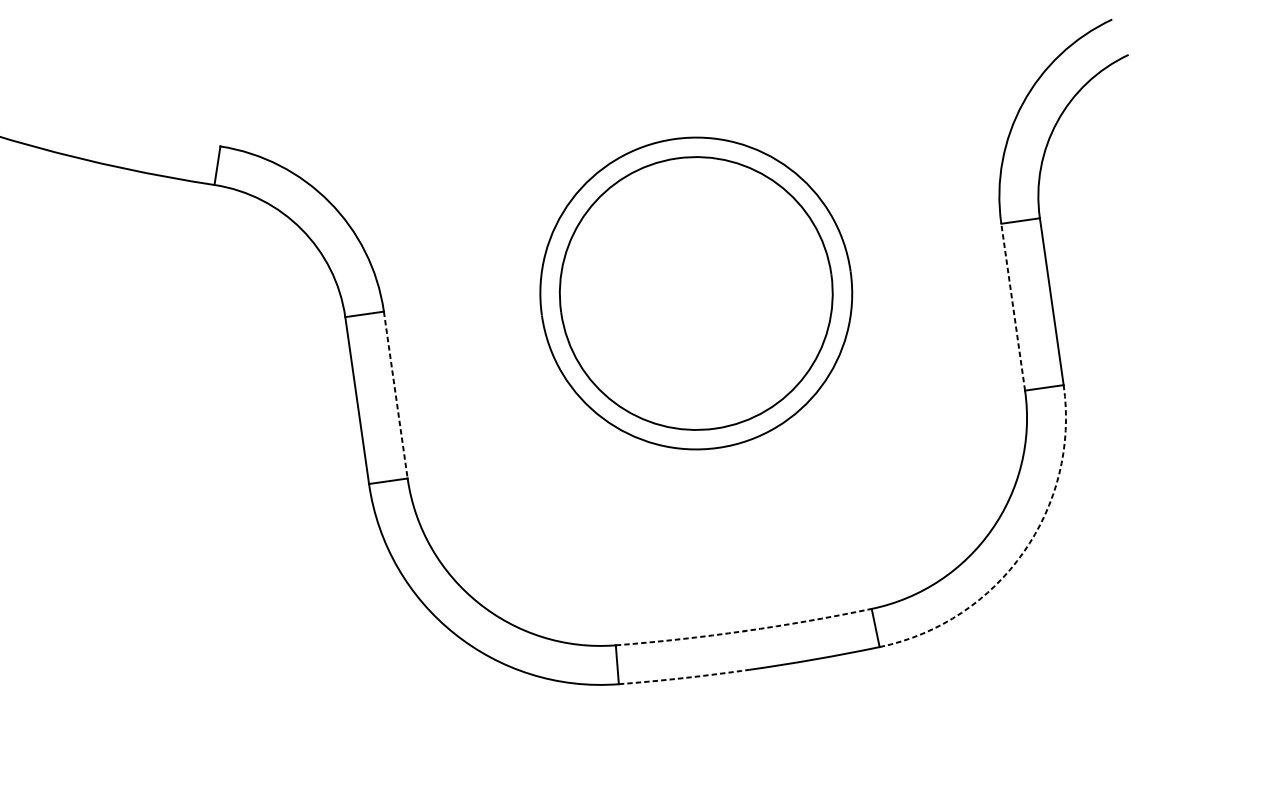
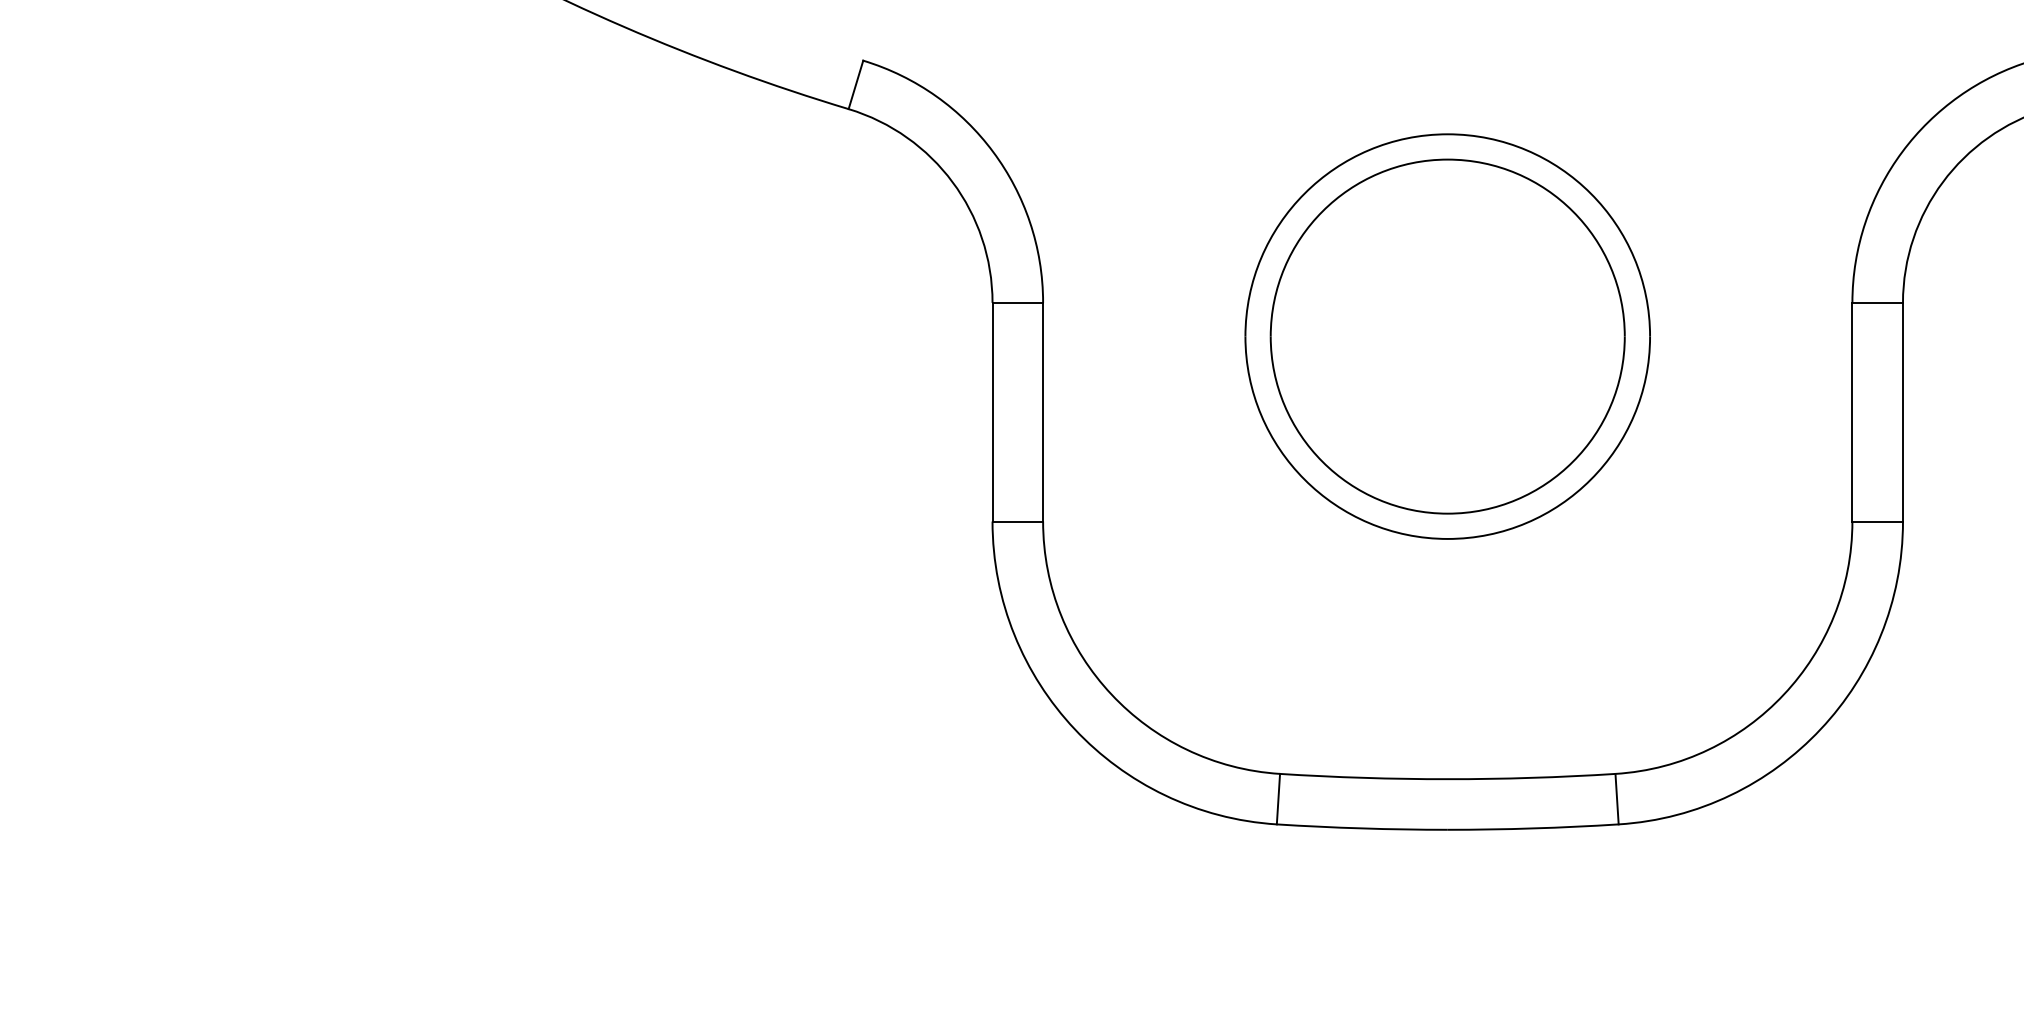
line: (1013, 306) -> (1852, 411), dashed -> solid
line: (396, 395) -> (1043, 412), dashed -> solid
arc: (1023, 552) -> (1820, 729), dashed -> solid
arc: (744, 631) -> (1447, 779), dashed -> solid
arc: (684, 678) -> (1362, 828), dashed -> solid

